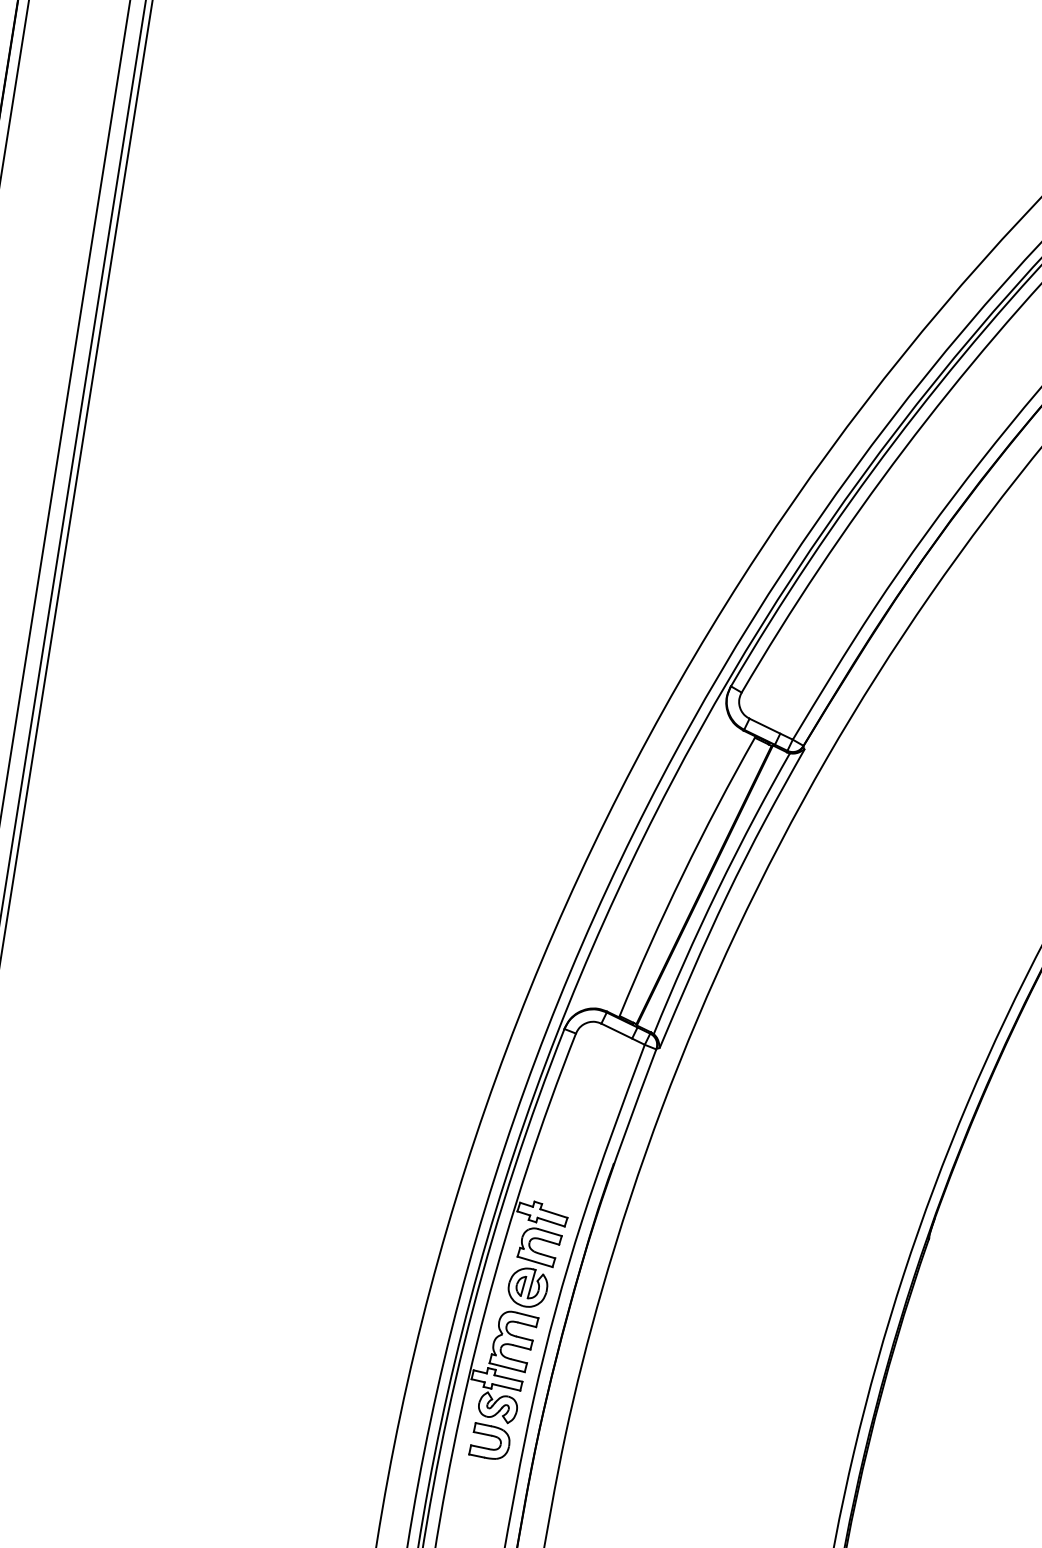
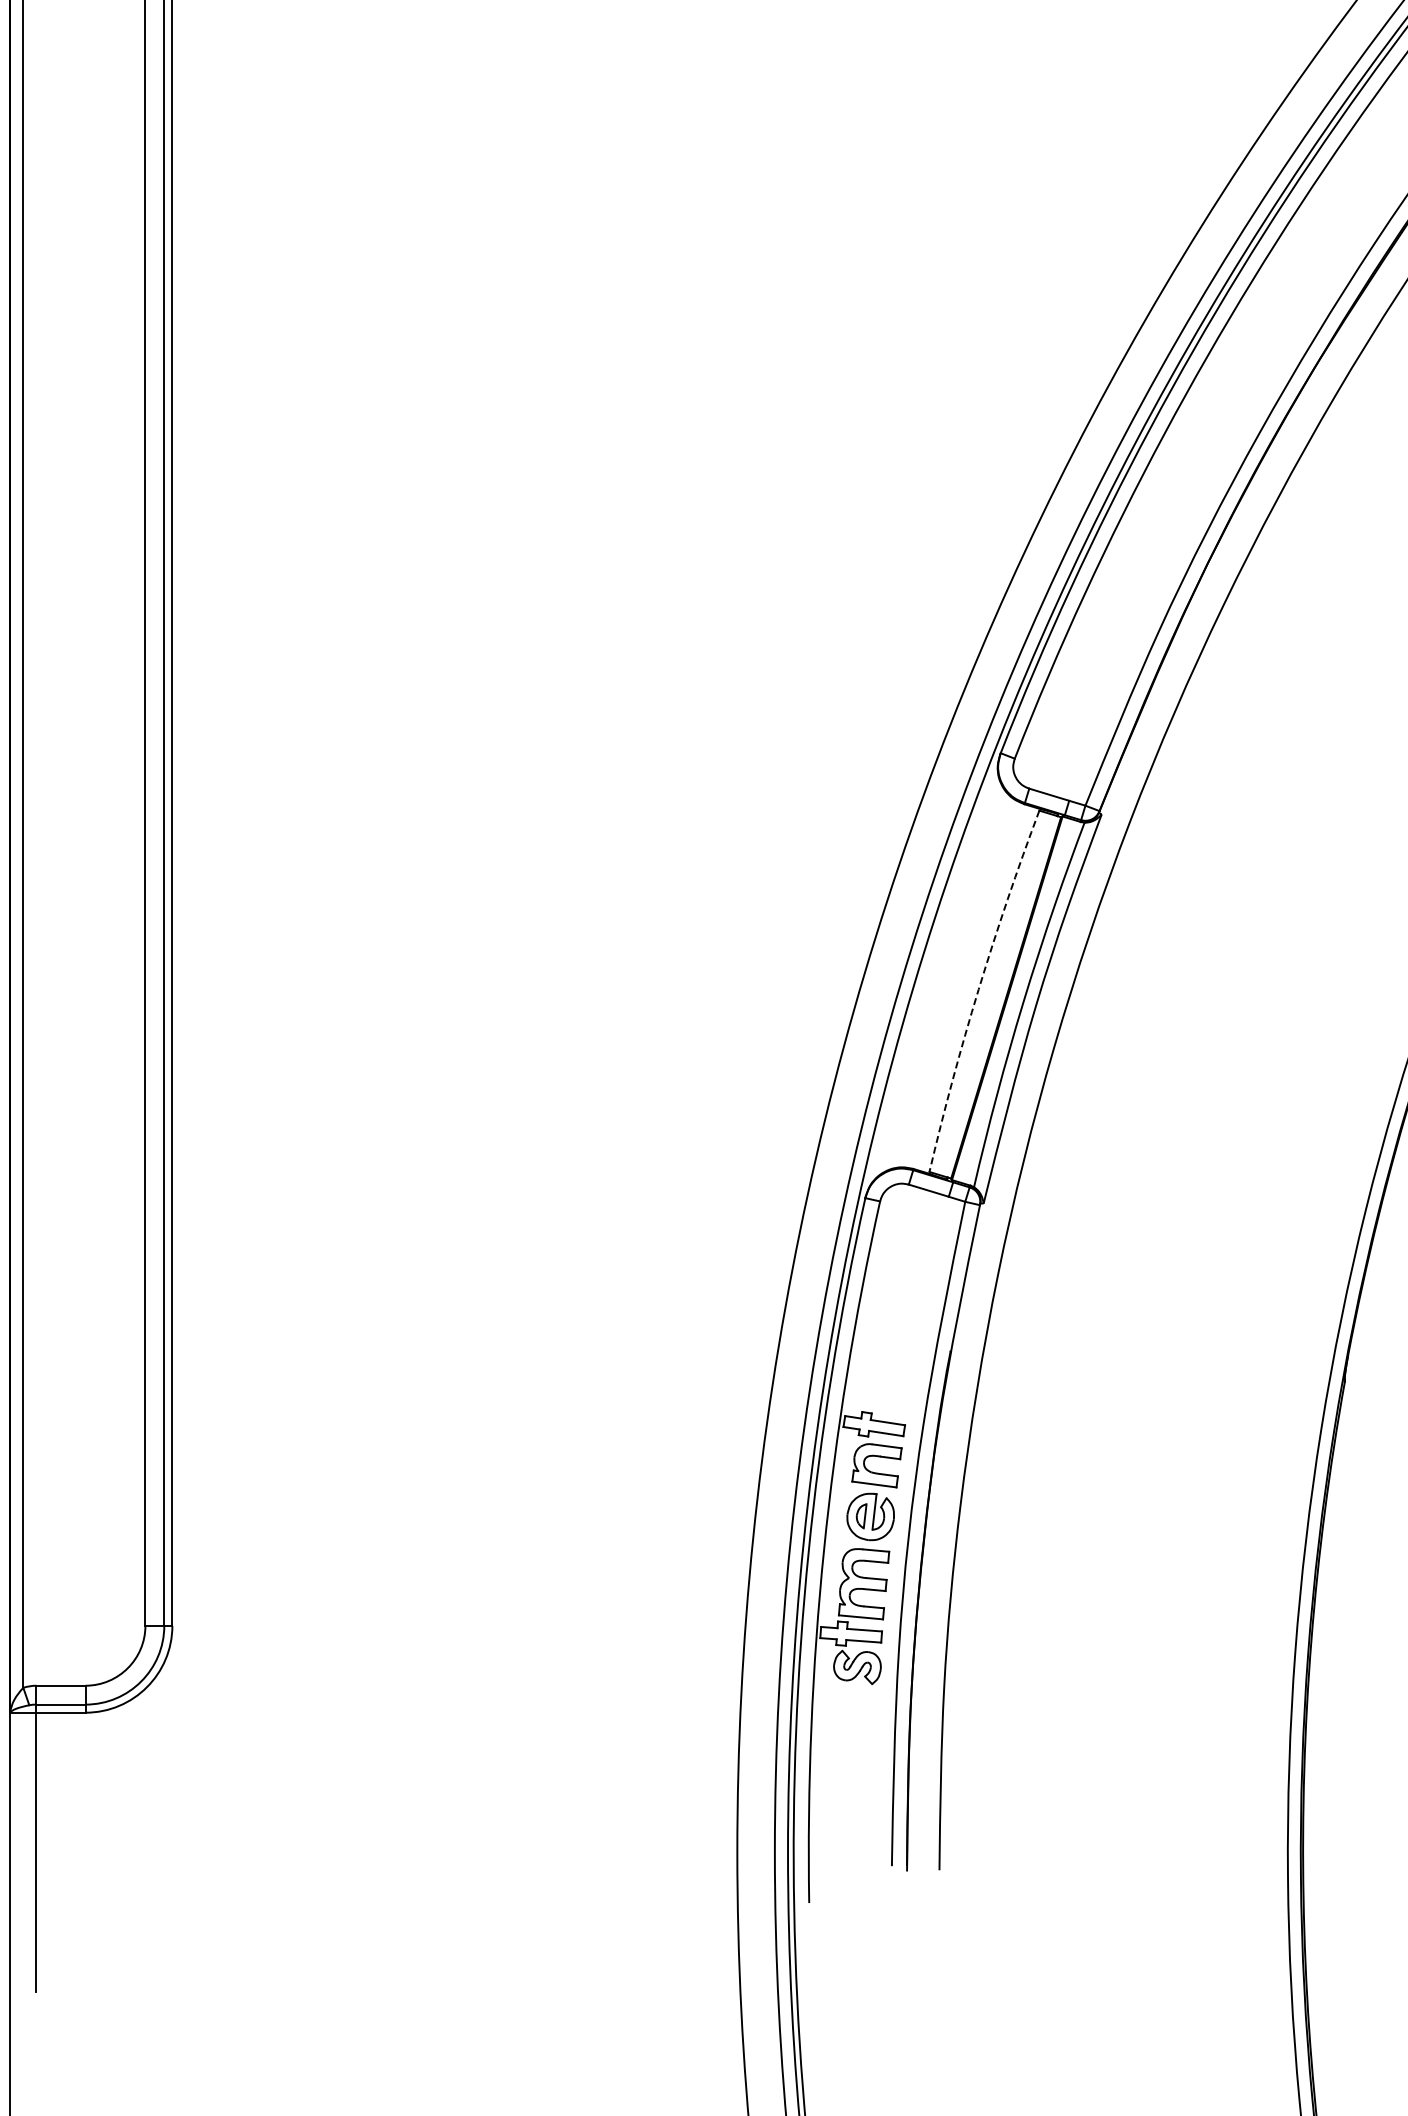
arc: (682, 874) -> (978, 989), solid -> dashed
part: (490, 1436) -> (854, 1703), removed

